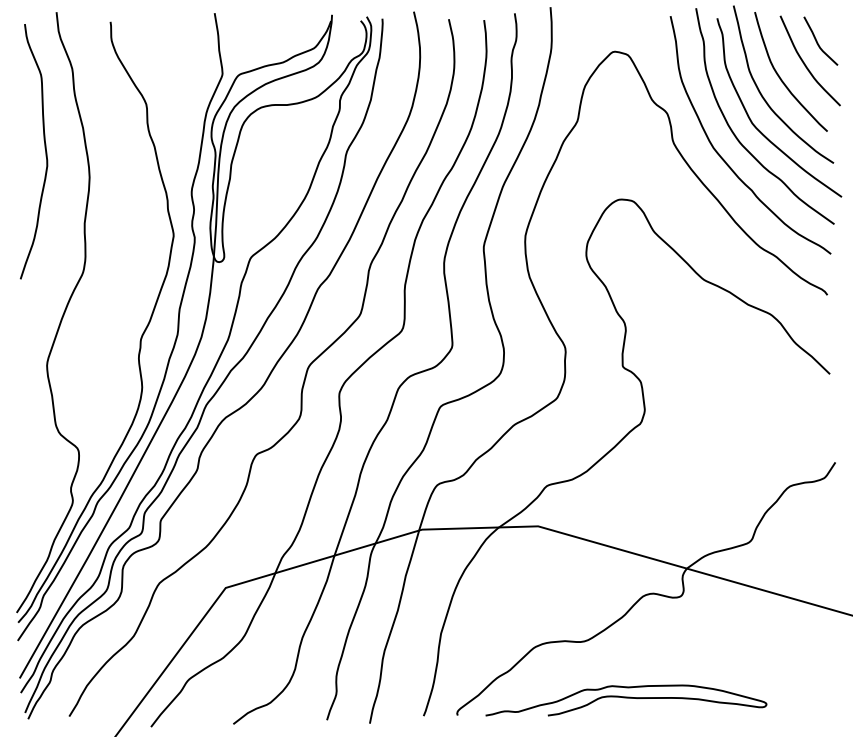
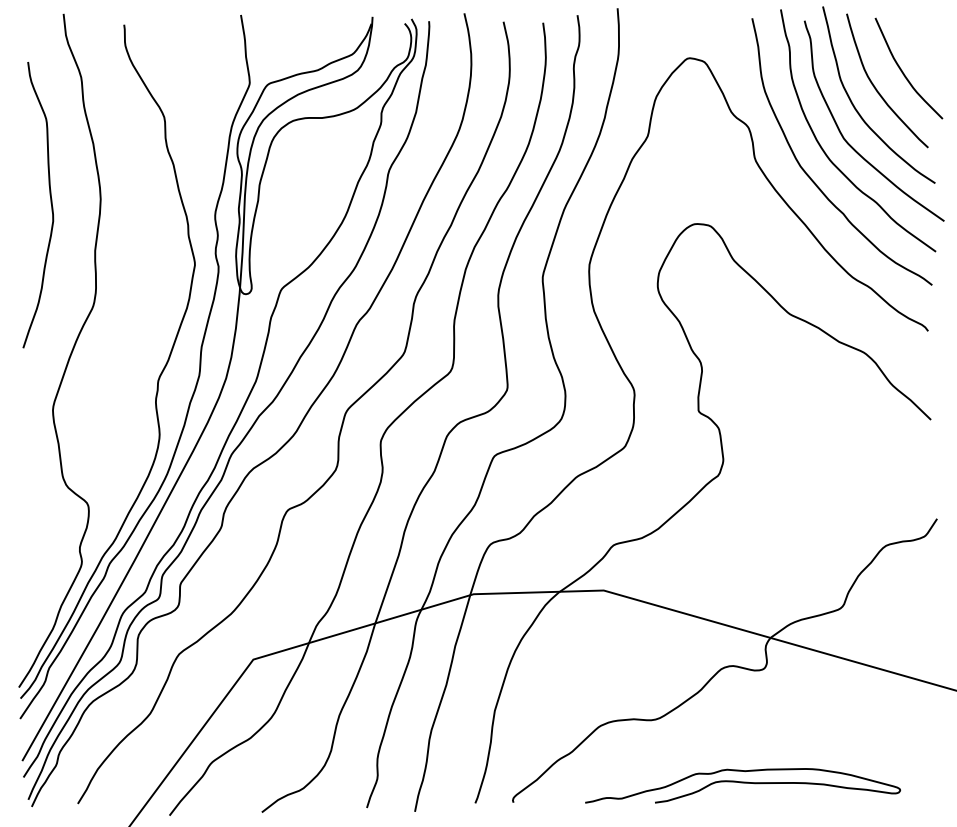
curve: (818, 42) -> (918, 47), removed
curve: (44, 148) -> (50, 201), moved
curve: (626, 698) -> (743, 783), moved

